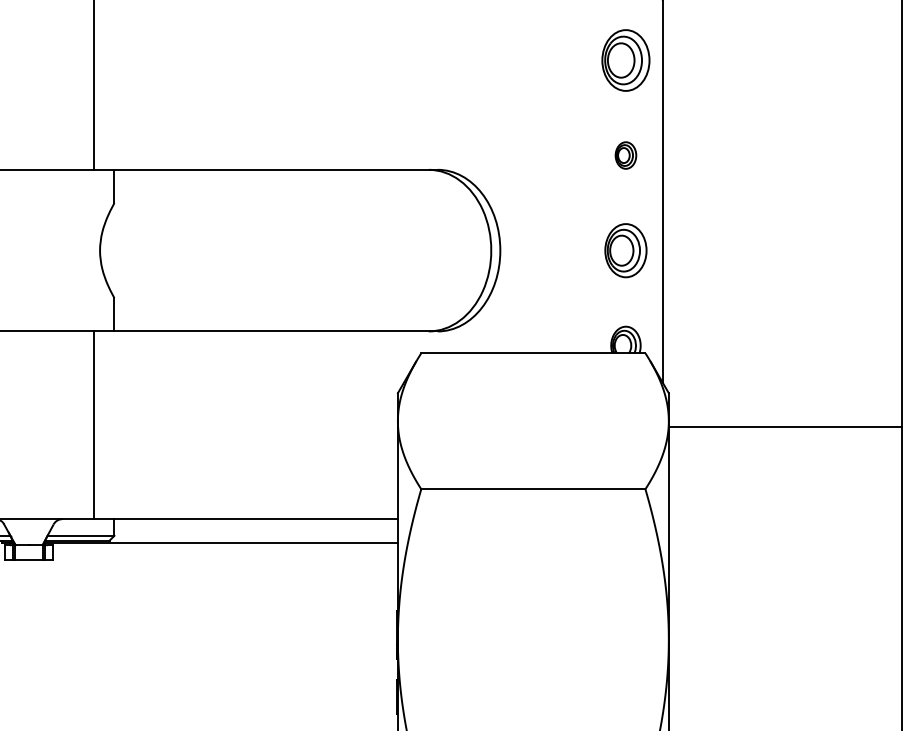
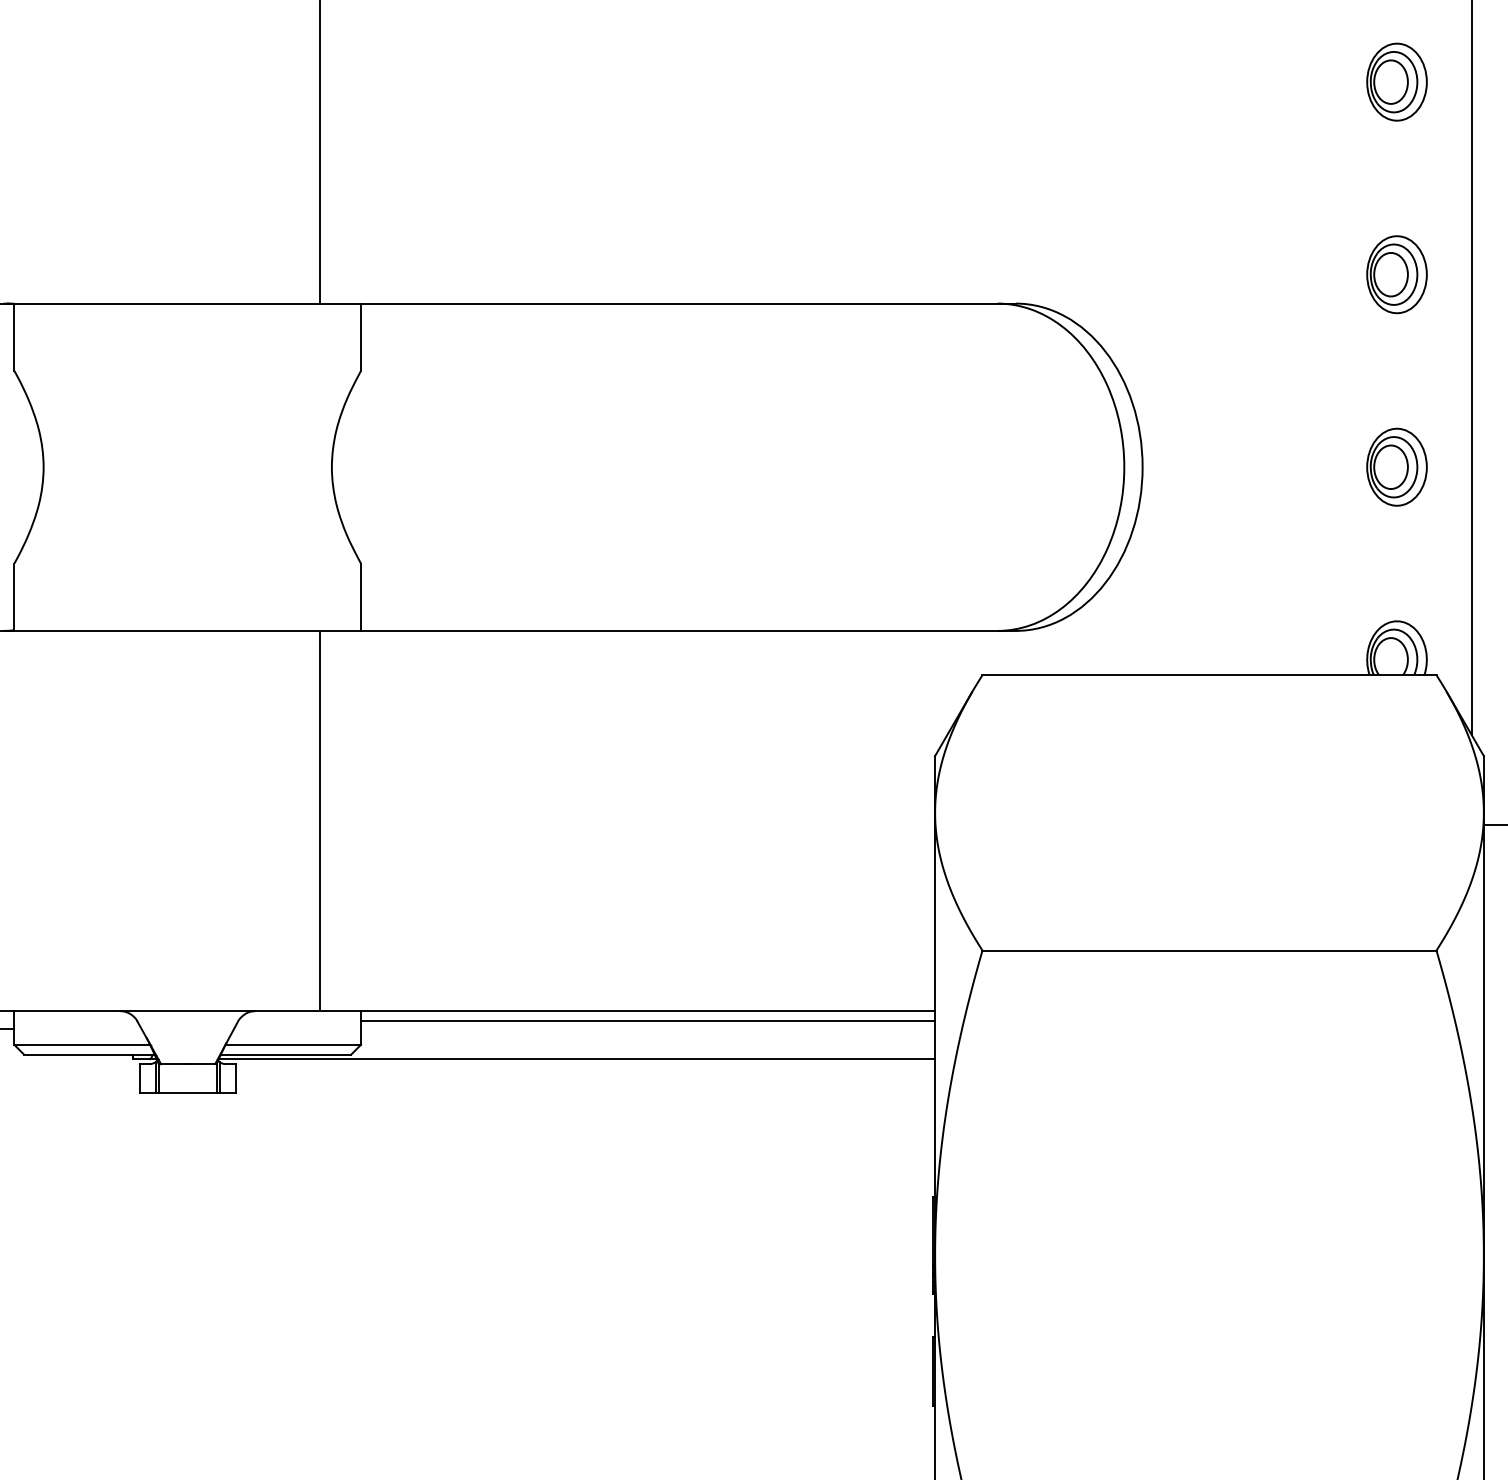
part: (625, 60) -> (1396, 82), size x0.62
part: (625, 155) -> (1396, 274), size x1.43
part: (625, 250) -> (1396, 466), size x0.71
line: (255, 523) -> (646, 1019), added

